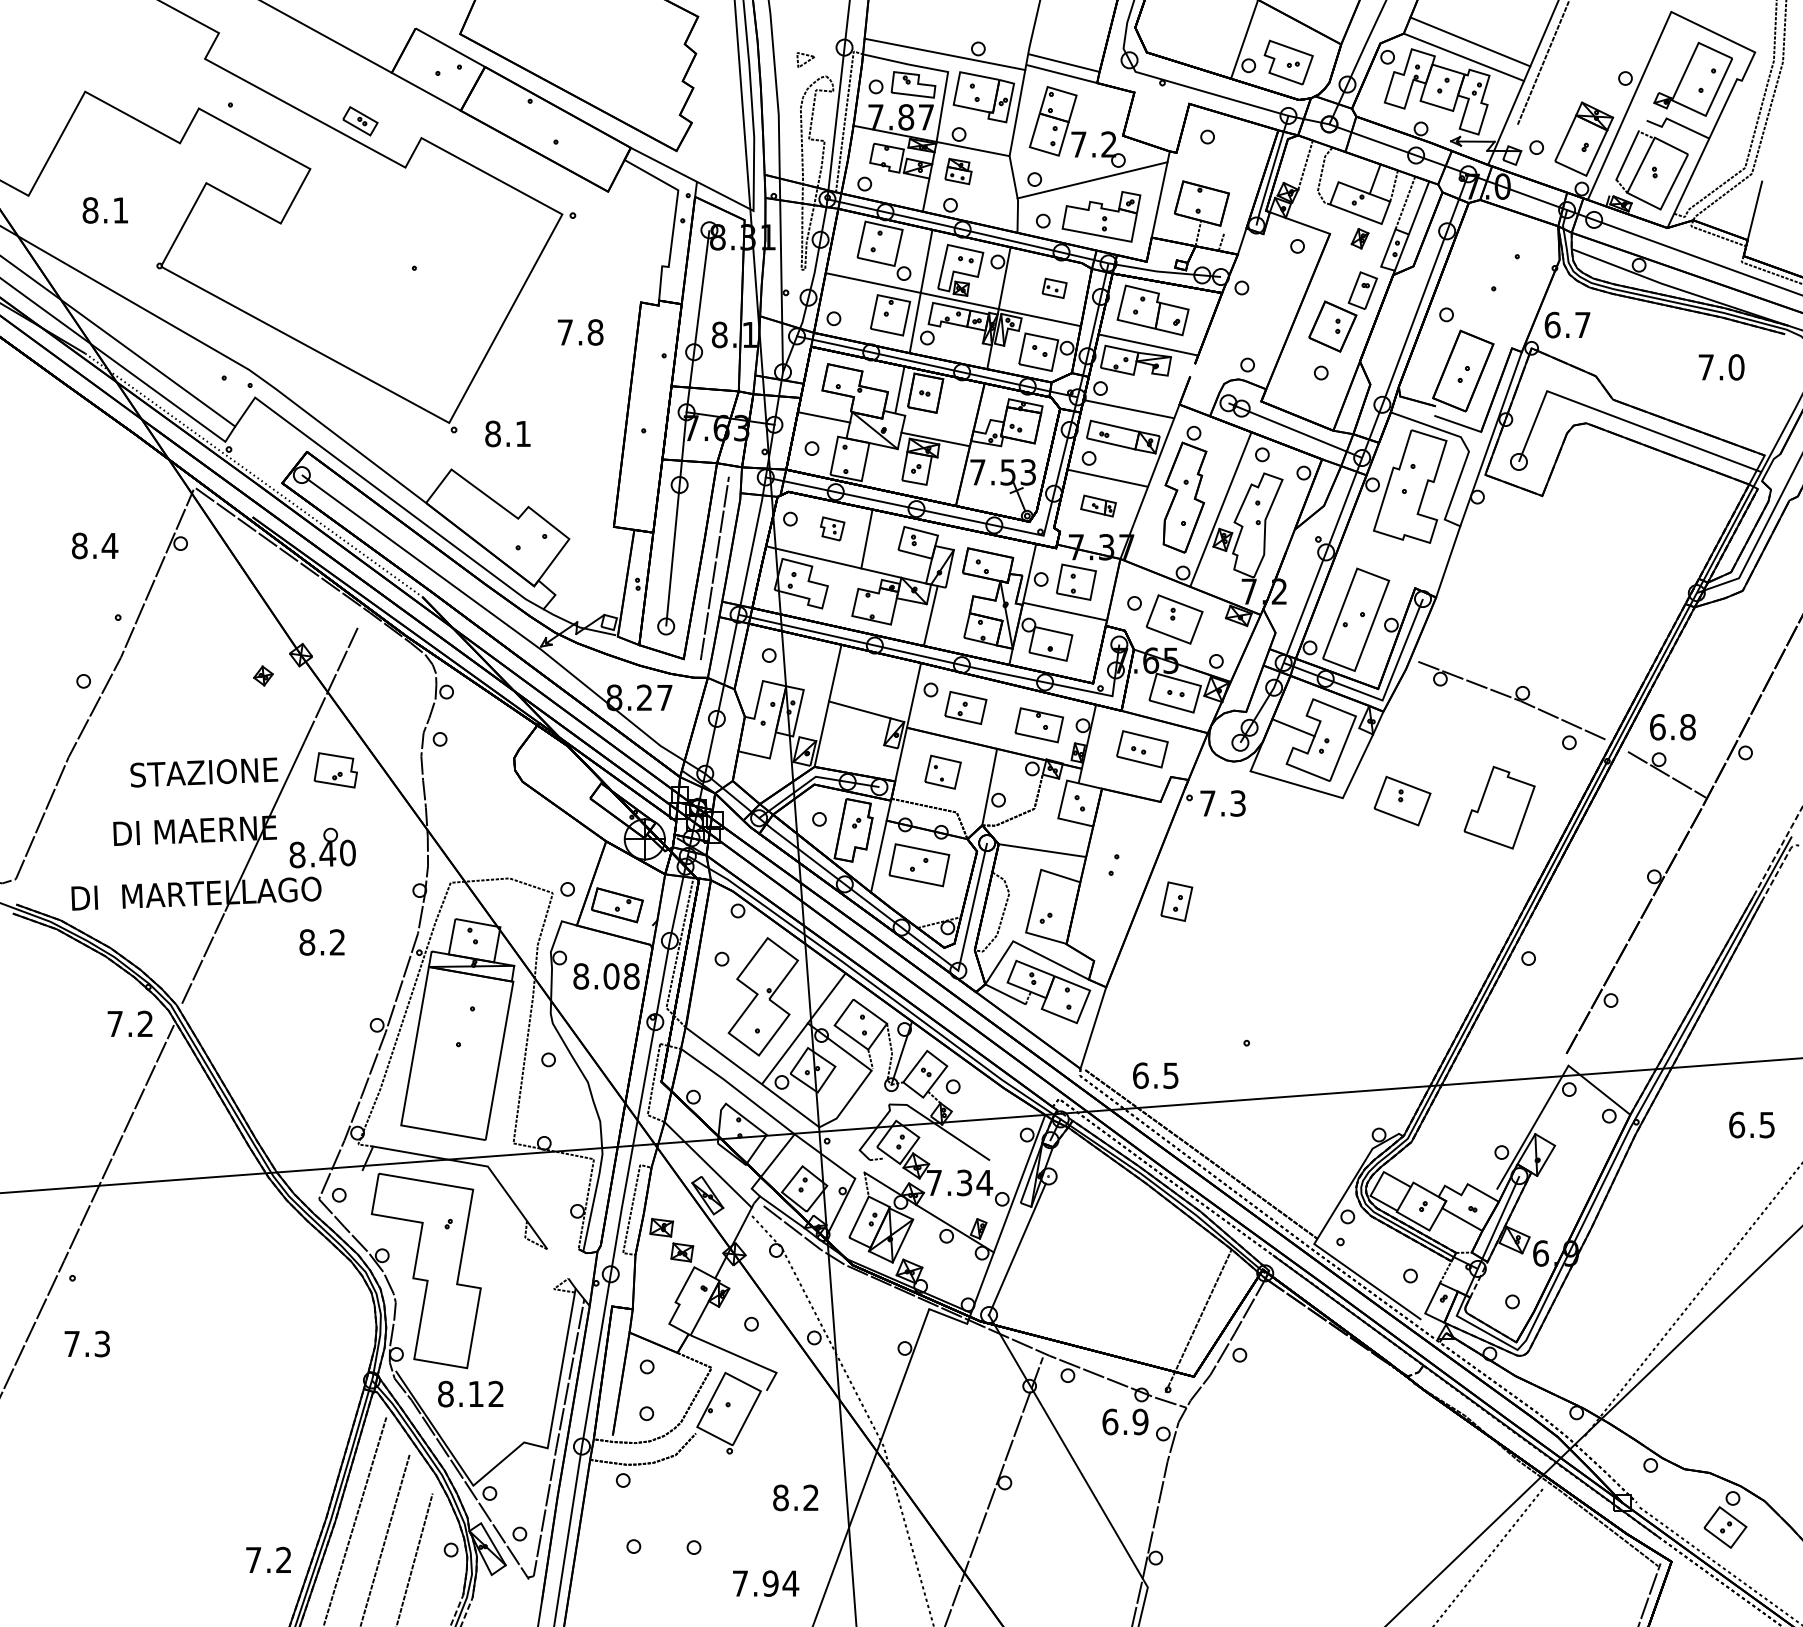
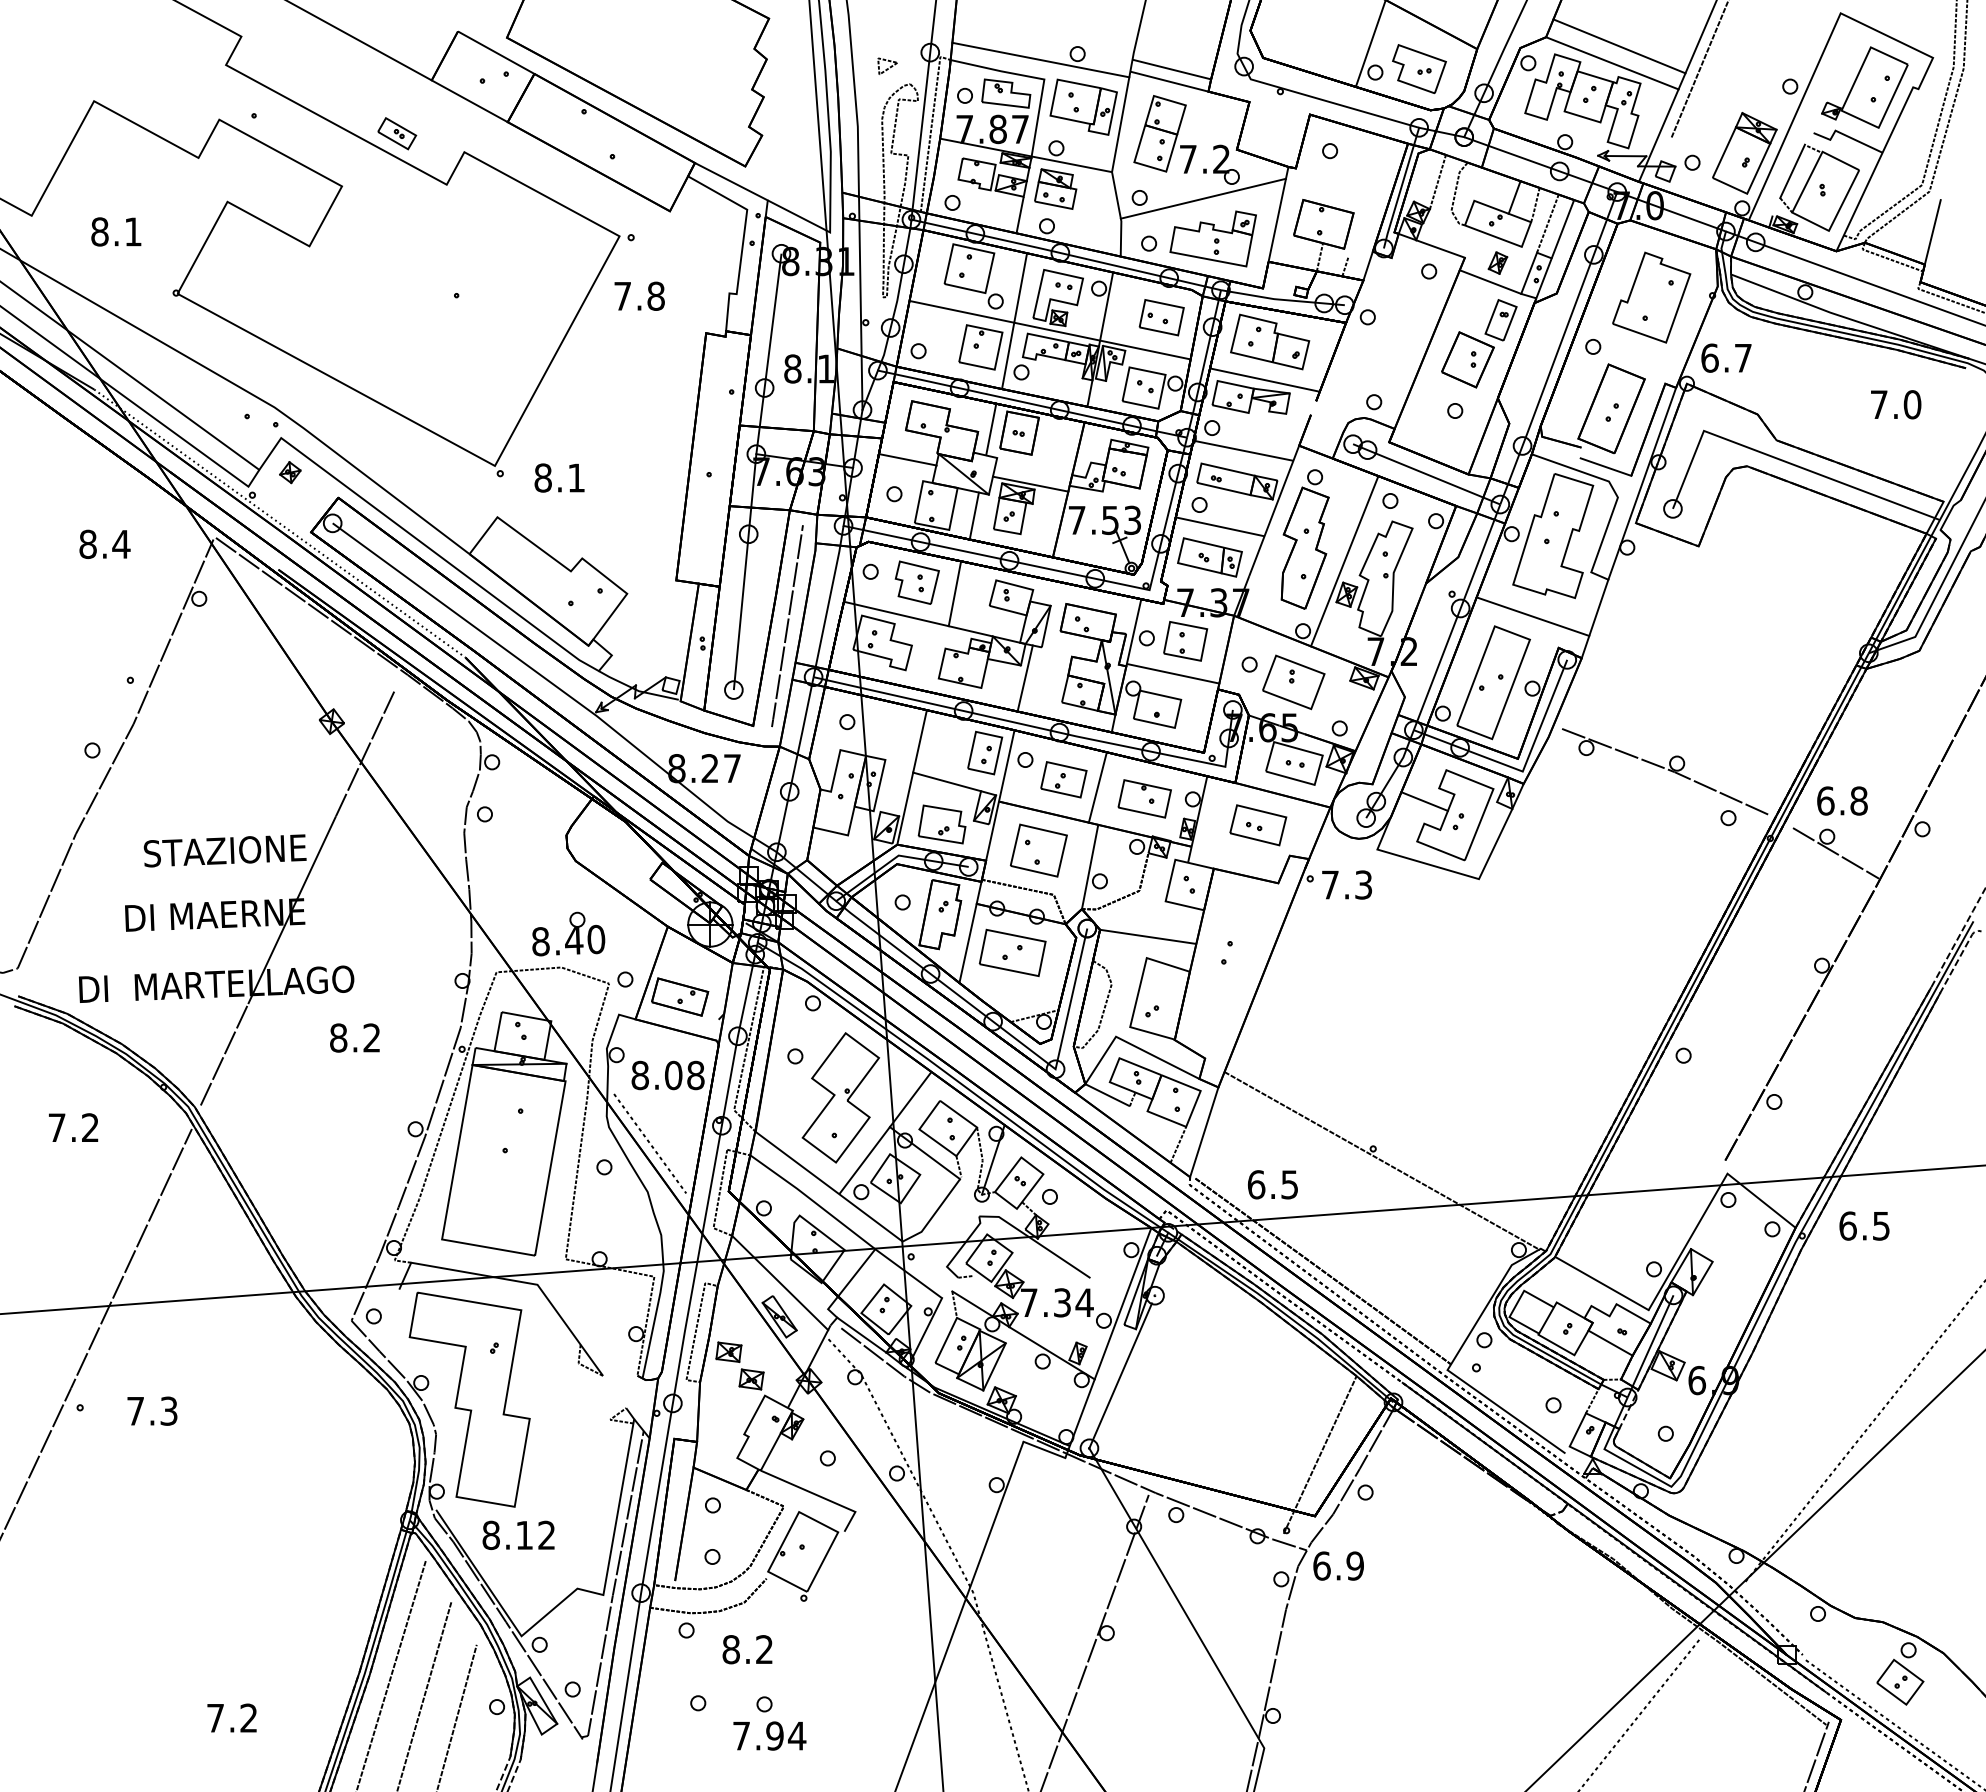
part: (958, 171) -> (1055, 188), size x1.43
line: (1353, 255) -> (1490, 281), added
part: (1054, 288) -> (1161, 317), size x1.67
text: (580, 331) -> (639, 295), moved
line: (883, 467) -> (973, 515), added
part: (1098, 506) -> (1209, 557), size x1.67
part: (832, 528) -> (916, 582), size x1.67
text: (94, 545) -> (104, 543), moved
line: (1391, 559) -> (1532, 616), added
part: (263, 675) -> (290, 472), moved
line: (996, 714) -> (1097, 787), added
part: (335, 770) -> (941, 824), moved
part: (942, 772) -> (1038, 850), size x1.43
part: (1402, 801) -> (1544, 882), removed
part: (1499, 807) -> (1651, 297), moved
part: (322, 847) -> (568, 933), moved
part: (1177, 901) -> (985, 752), moved
text: (130, 1023) -> (73, 1127), moved
line: (590, 1038) -> (650, 1143), added
line: (1069, 1039) -> (1178, 1144), added
line: (1255, 1054) -> (1382, 1161), added
text: (1751, 1124) -> (1864, 1225), moved
line: (1454, 1165) -> (1601, 1283), added
text: (87, 1343) -> (152, 1410), moved
text: (1125, 1421) -> (1338, 1565), moved
text: (795, 1497) -> (747, 1649), moved
text: (268, 1559) -> (231, 1717), moved
text: (765, 1583) -> (769, 1735), moved

